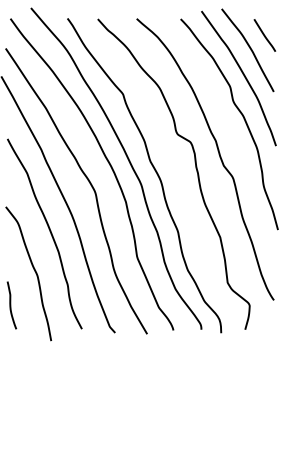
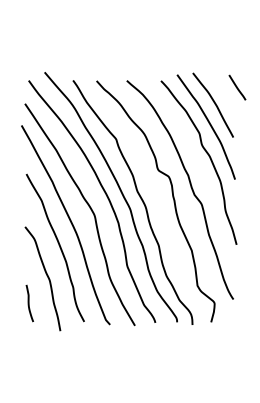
line: (264, 35) -> (237, 87), moved

